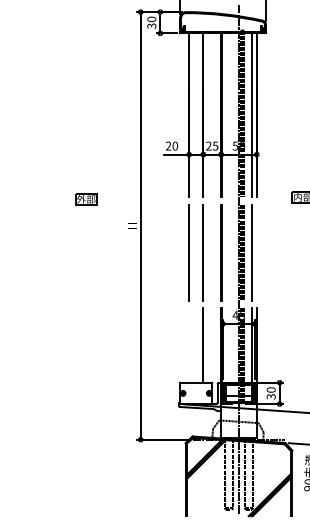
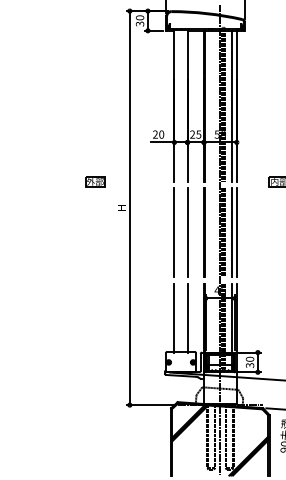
part: (86, 199) -> (95, 181), moved
line: (256, 252) -> (236, 232), added
line: (189, 344) -> (174, 317), added

